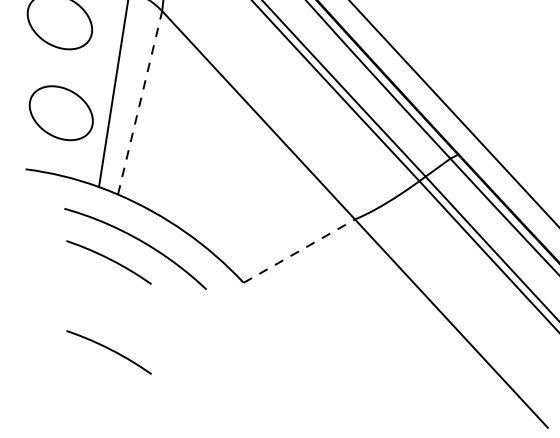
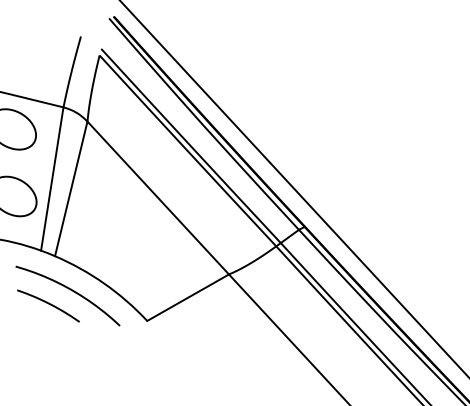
line: (140, 102) -> (71, 188), dashed -> solid
line: (299, 250) -> (188, 297), dashed -> solid
curve: (109, 350) -> (48, 370), removed

